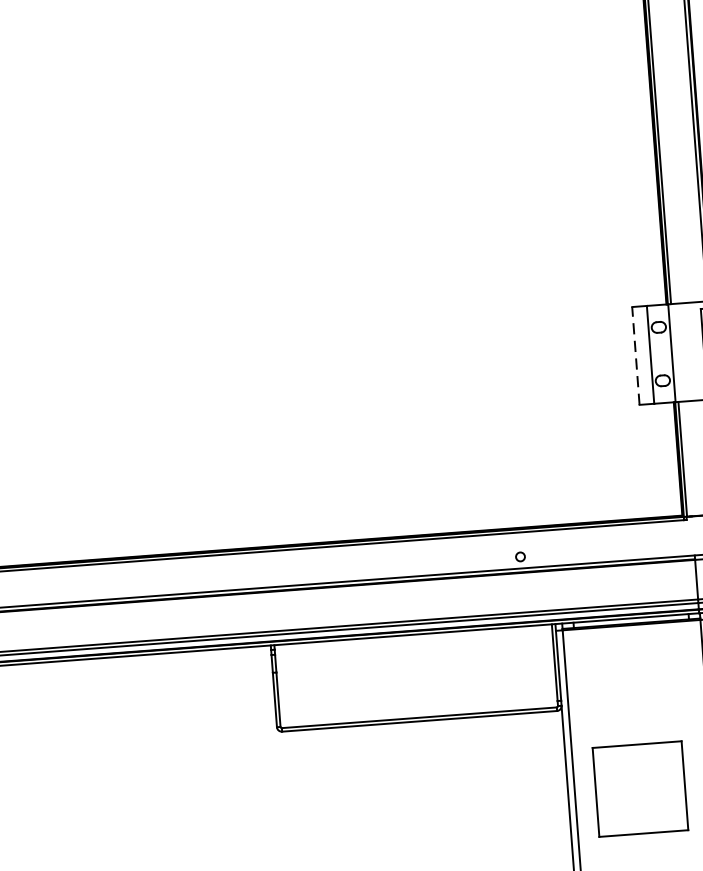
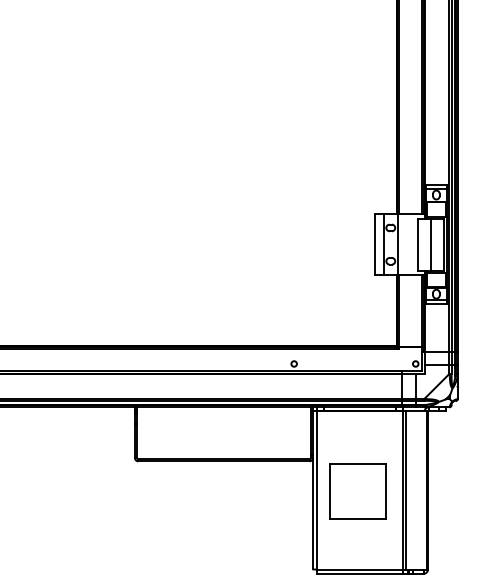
line: (636, 355) -> (375, 244), dashed -> solid
part: (639, 788) -> (357, 491), moved

